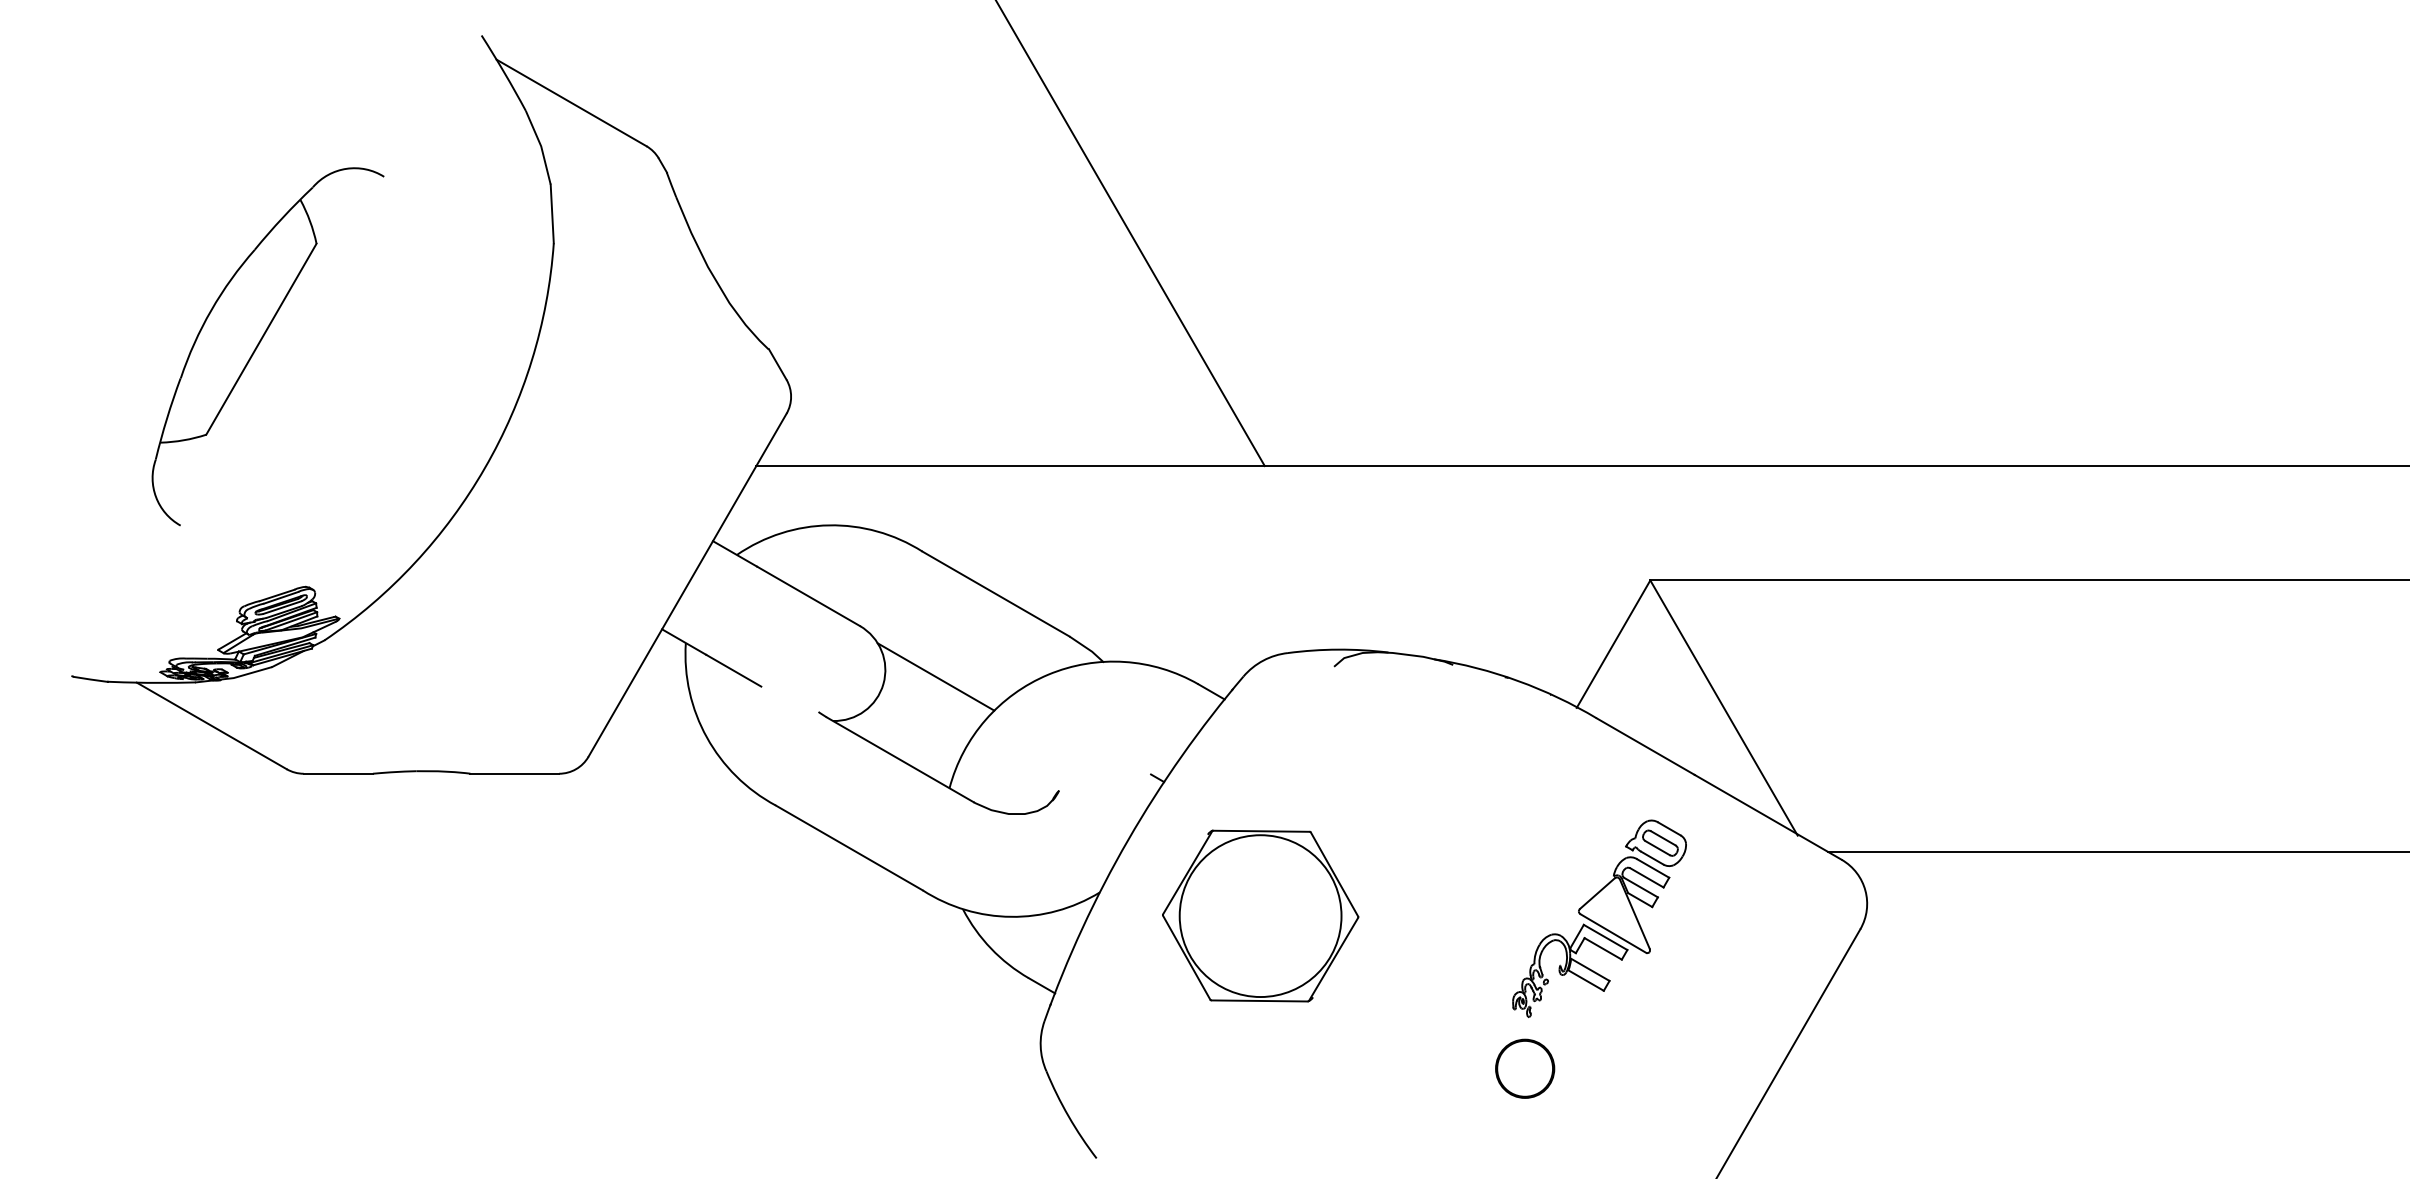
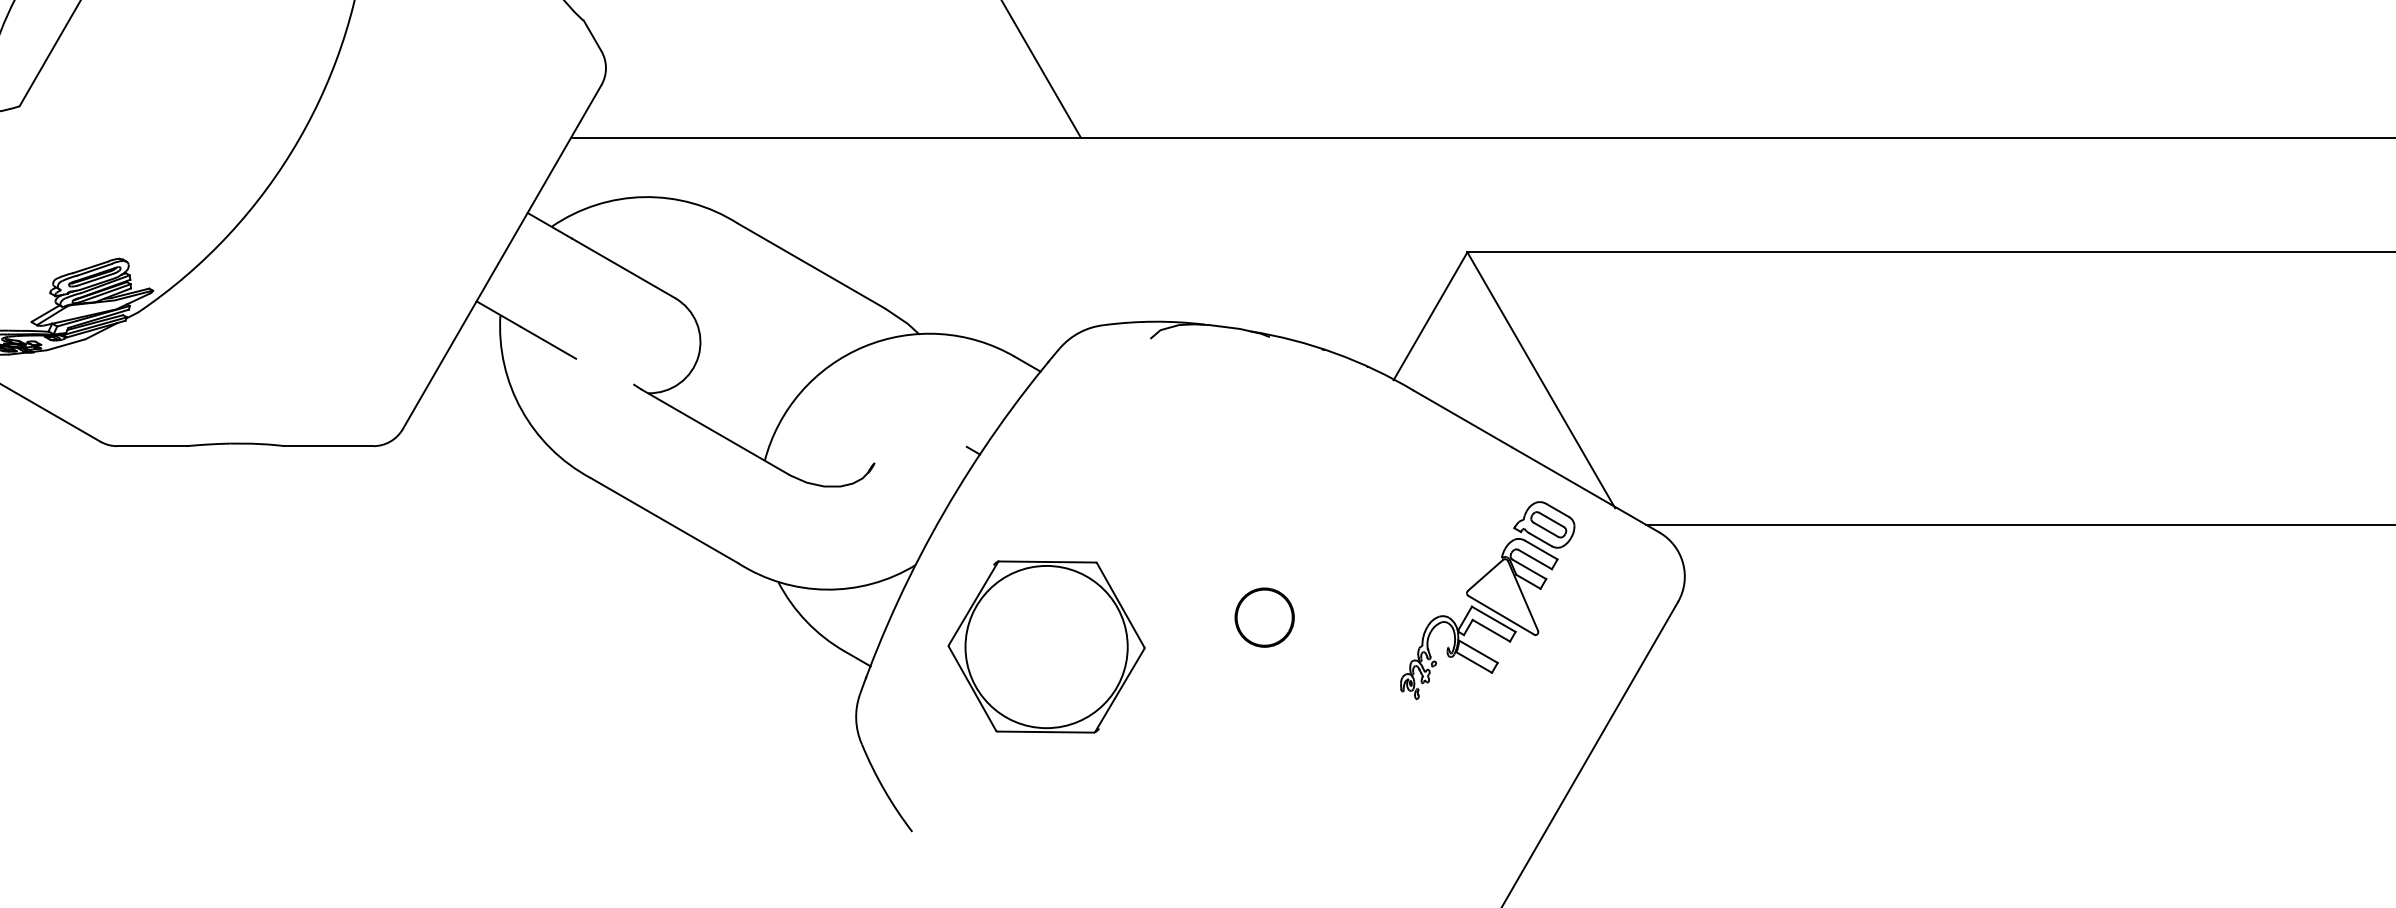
line: (935, 676) -> (750, 348), removed
part: (1260, 915) -> (1046, 646), moved
part: (1599, 918) -> (1487, 600), moved
part: (1525, 1068) -> (1265, 617), moved

